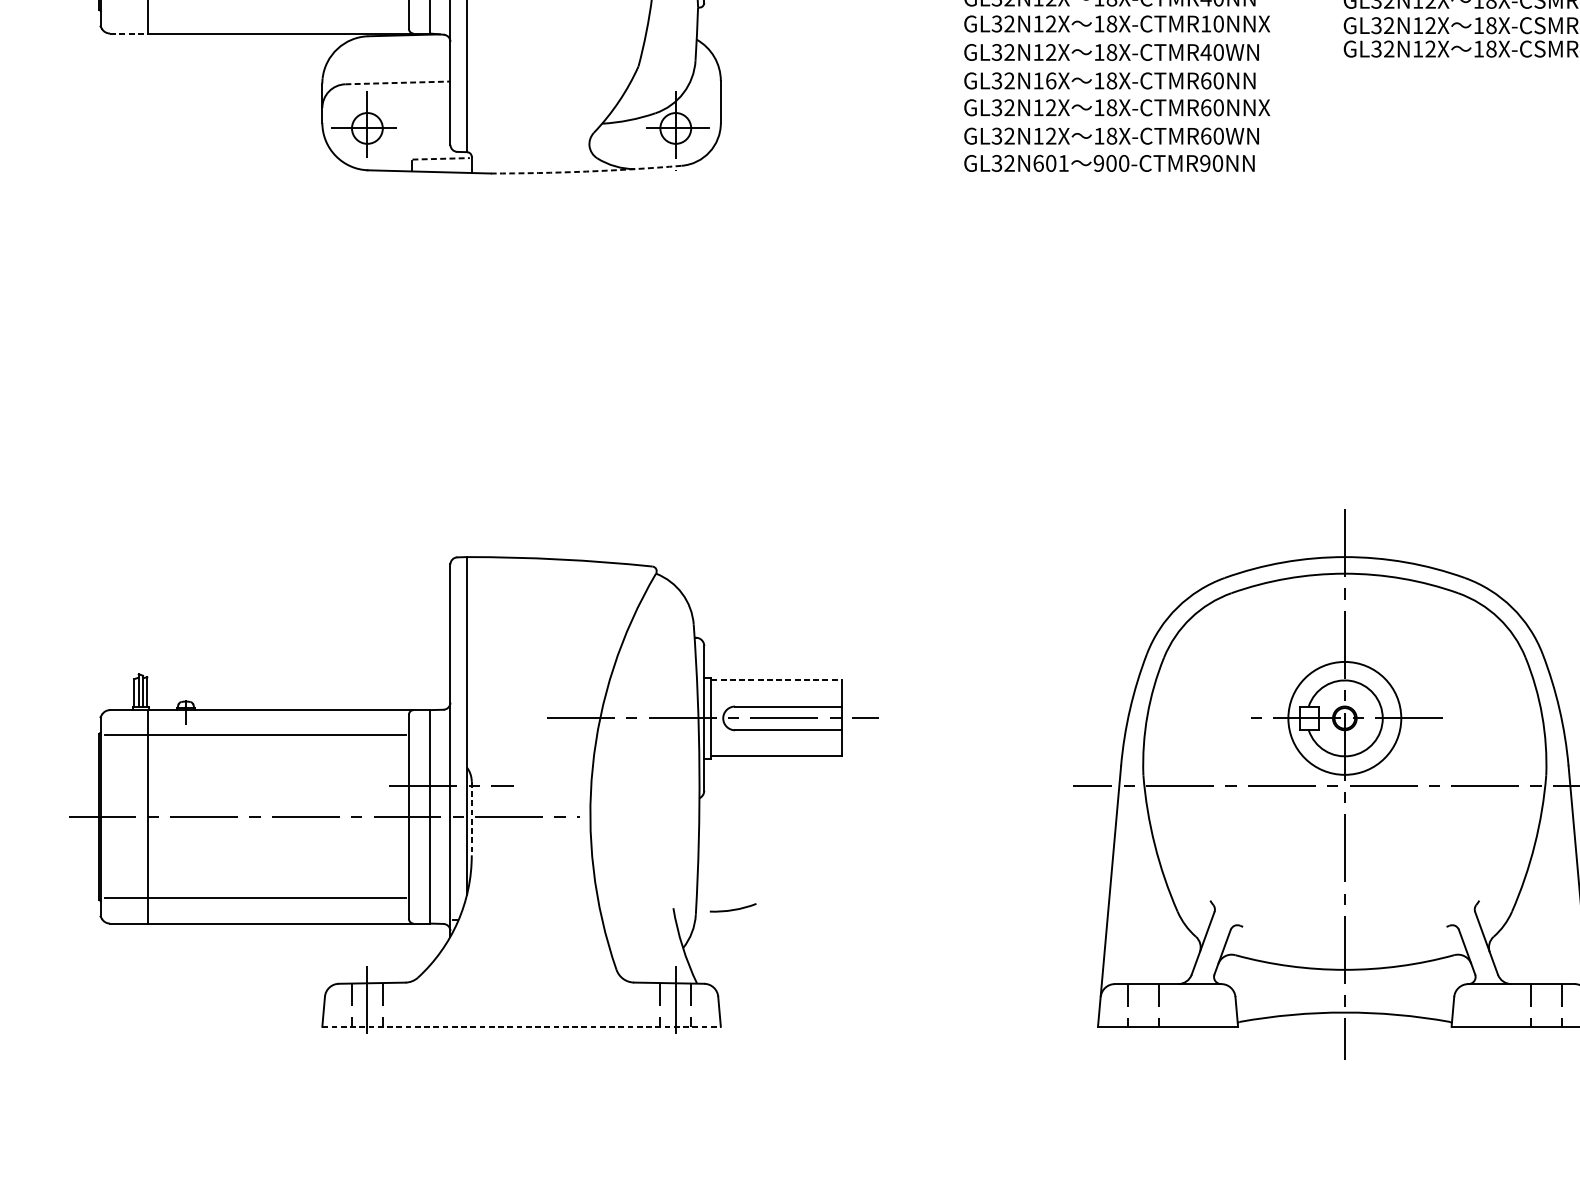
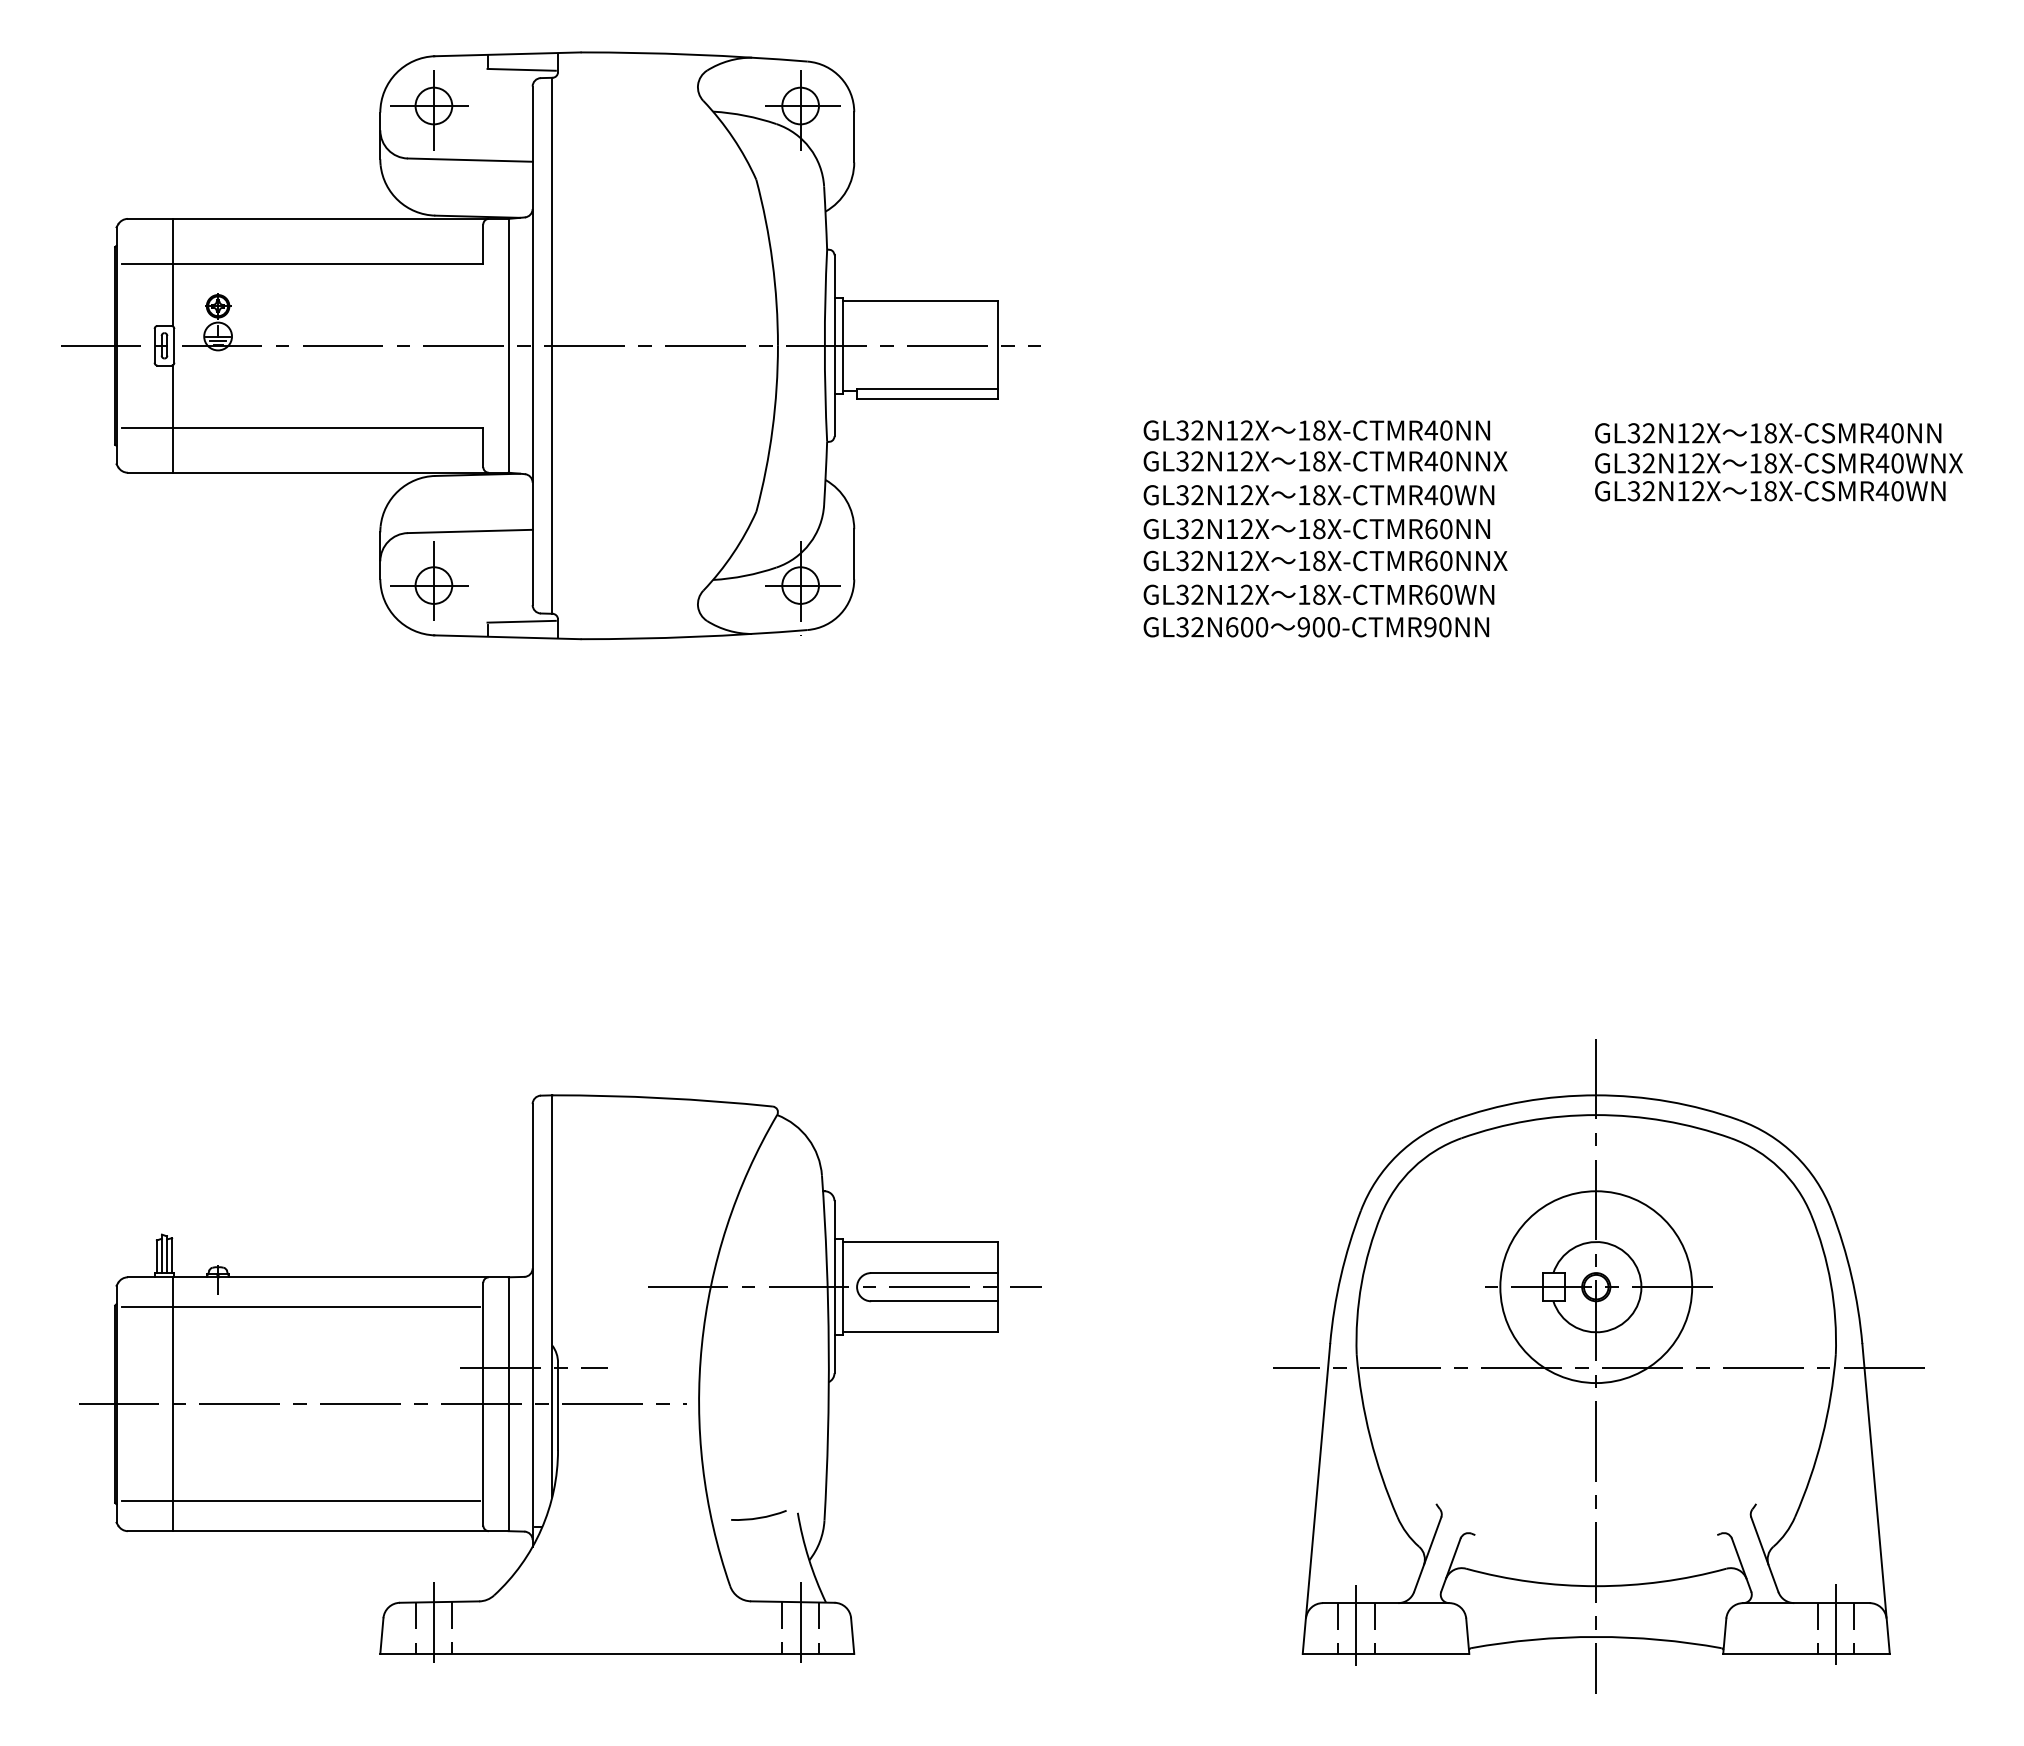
text: (1205, 24) -> (1430, 461), 18X-CTMR10NNX -> 18X-CTMR40NNX
line: (129, 33) -> (150, 472), dashed -> solid
text: (1050, 81) -> (1246, 529), GL32N16X -> GL32N12X
line: (398, 82) -> (470, 531), dashed -> solid
line: (441, 158) -> (522, 621), dashed -> solid
text: (1064, 163) -> (1262, 627), GL32N601 -> GL32N600
arc: (586, 171) -> (694, 636), dashed -> solid
line: (776, 680) -> (920, 1242), dashed -> solid
circle: (1345, 718) -> (1596, 1287), size x1.43
line: (472, 818) -> (558, 1406), dashed -> solid
arc: (732, 909) -> (758, 1517), moved
line: (1546, 1002) -> (1836, 1624), added
line: (1143, 1003) -> (1356, 1626), added
line: (521, 1026) -> (617, 1653), dashed -> solid

